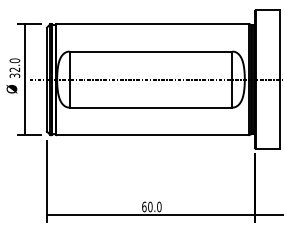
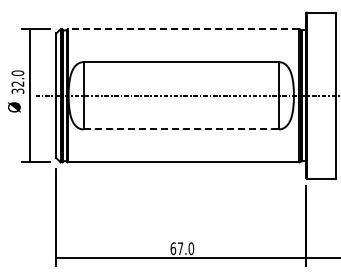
line: (152, 24) -> (183, 29), solid -> dashed
line: (151, 107) -> (181, 129), solid -> dashed
text: (150, 206) -> (180, 248), 60.0 -> 67.0

